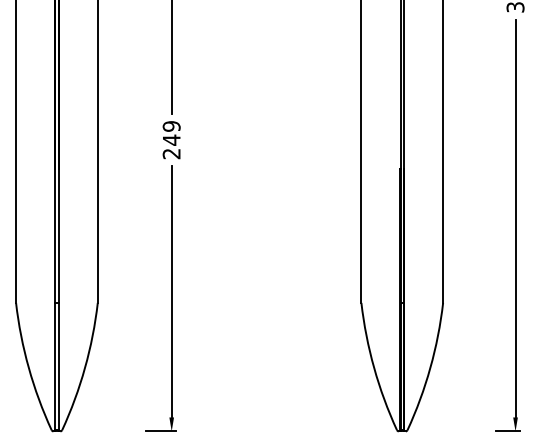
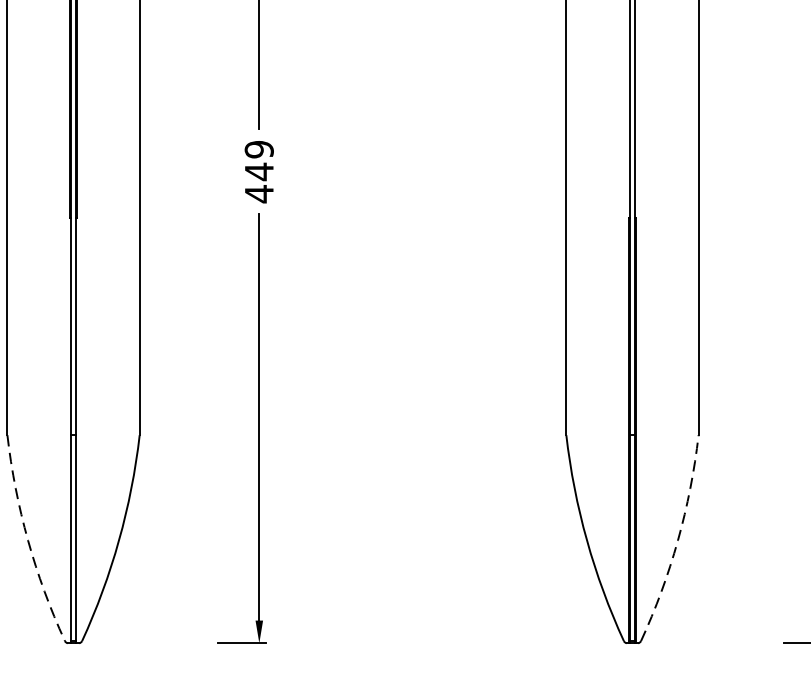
text: (171, 153) -> (258, 193), 249 -> 449
arc: (28, 367) -> (27, 539), solid -> dashed
arc: (430, 367) -> (678, 539), solid -> dashed

